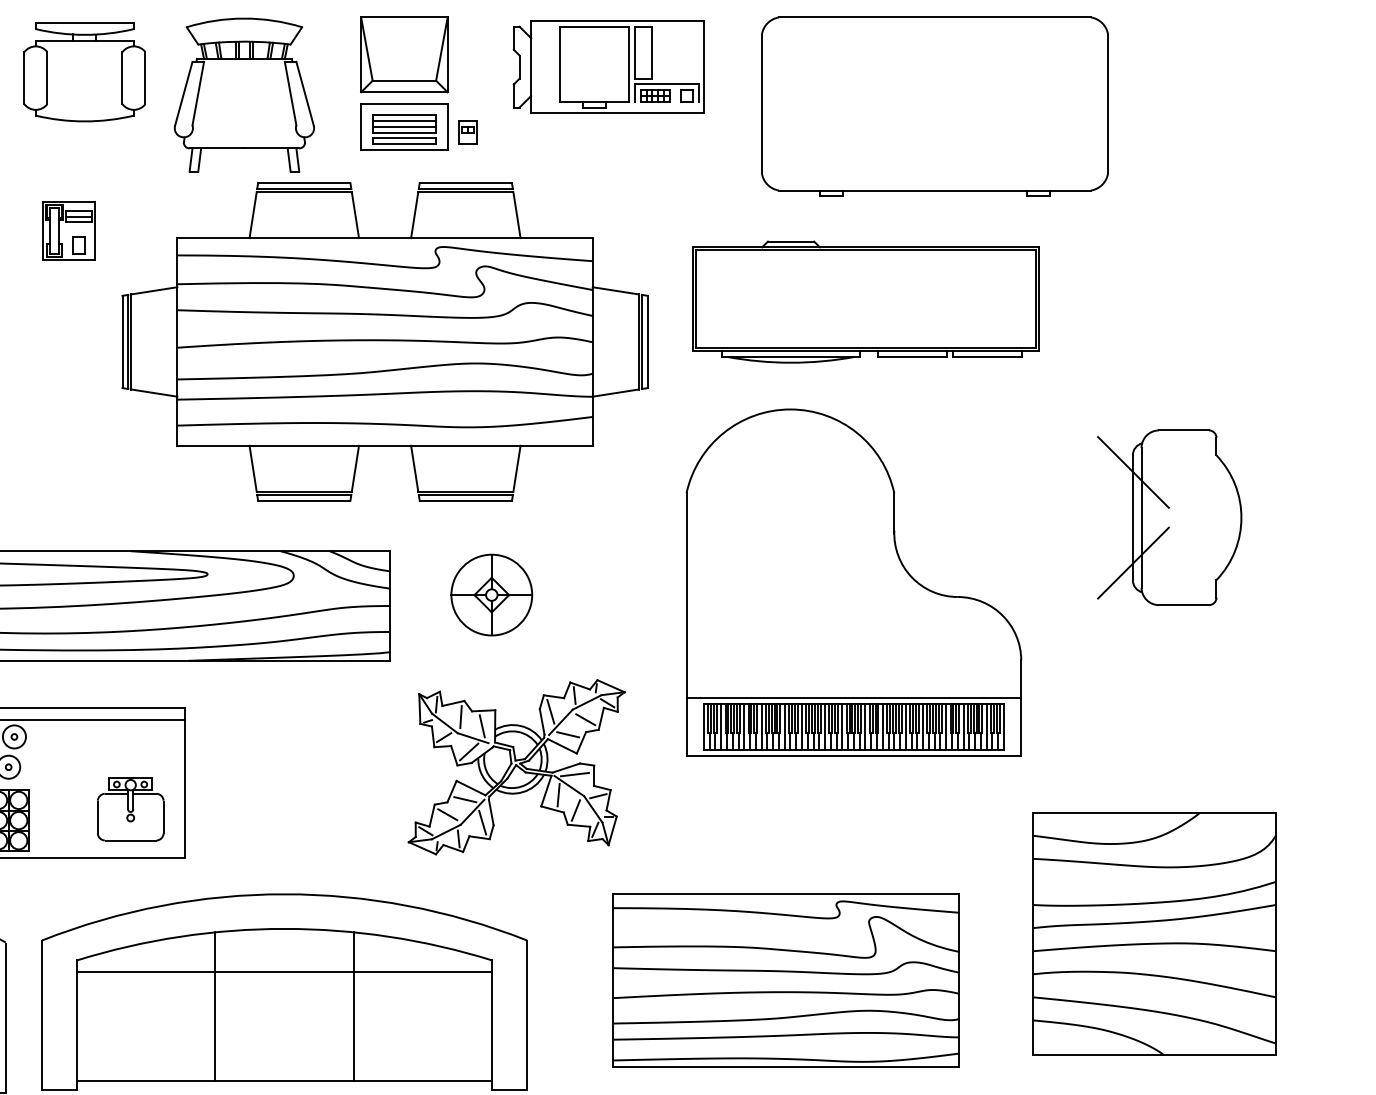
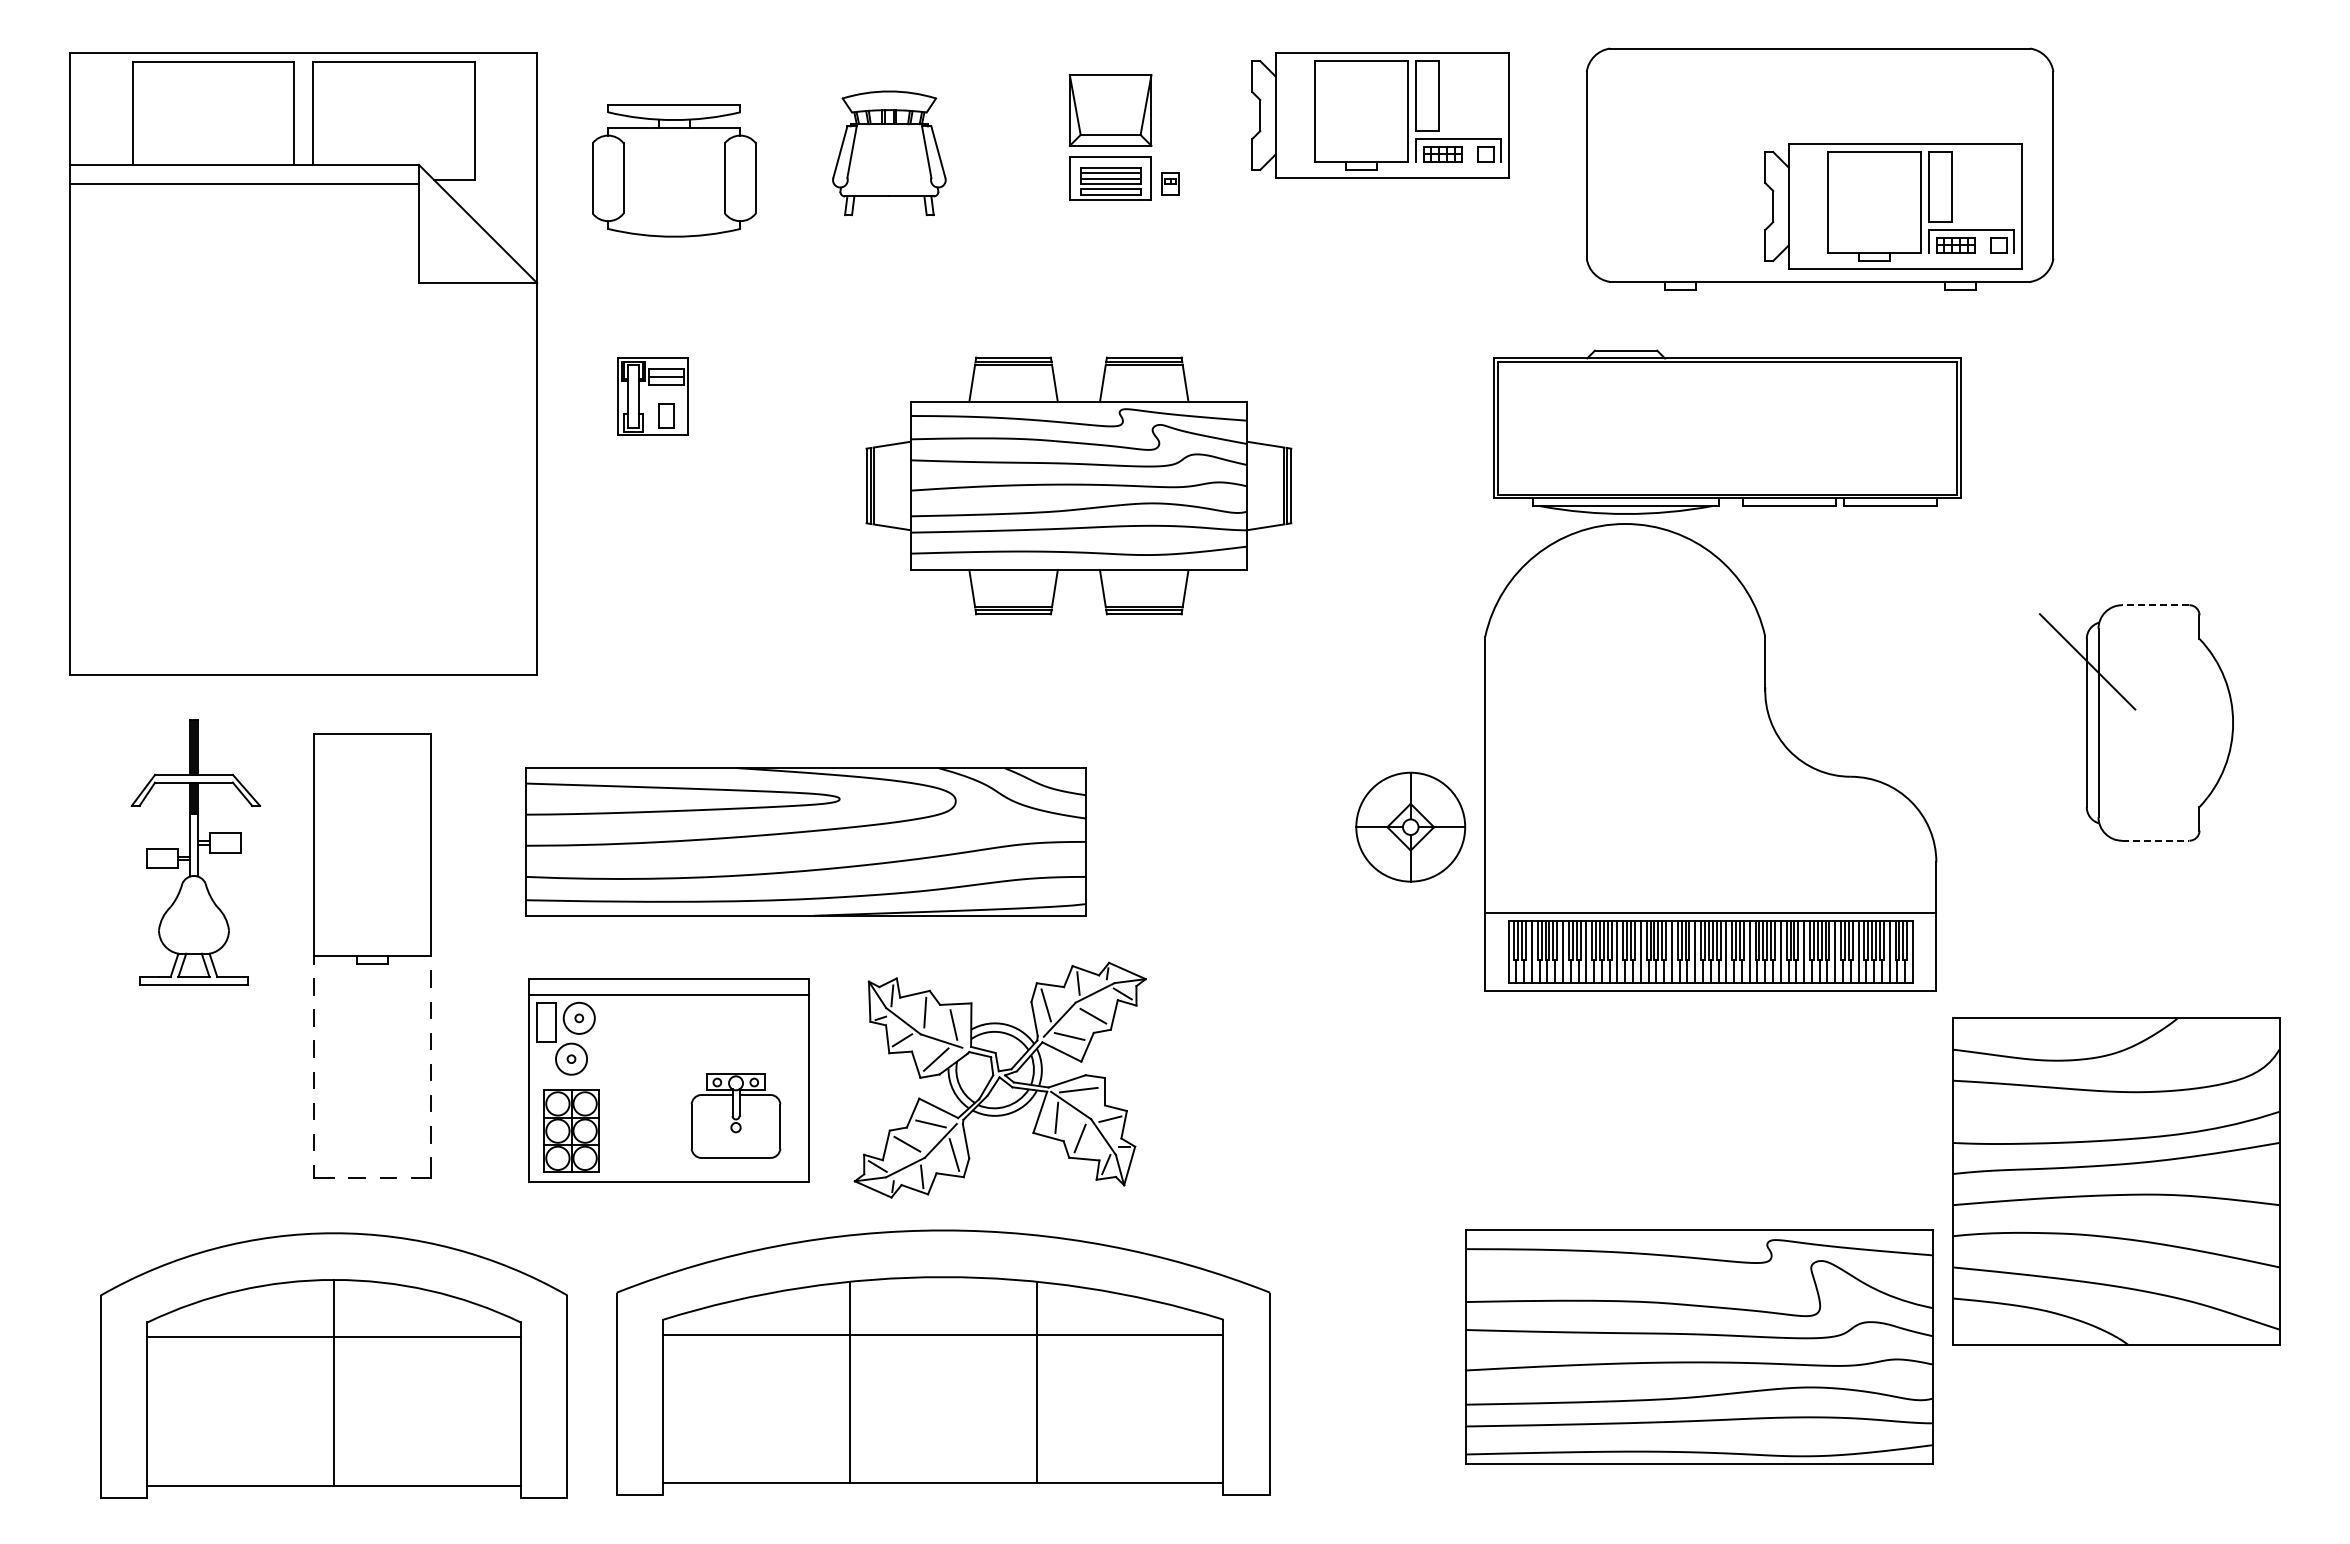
part: (85, 72) -> (674, 170), moved
part: (418, 83) -> (1123, 137), size x0.7
part: (244, 95) -> (889, 153), size x0.6
part: (989, 134) -> (1893, 206), added
part: (68, 231) -> (652, 396), moved
part: (384, 341) -> (1078, 485), size x0.6
line: (1183, 430) -> (2155, 605), solid -> dashed
line: (1133, 562) -> (2087, 783), removed
part: (853, 582) -> (1710, 757), moved
part: (491, 594) -> (1410, 826), moved
line: (1183, 604) -> (2155, 840), solid -> dashed
part: (516, 766) -> (999, 1079), moved
part: (1154, 933) -> (2116, 1181), moved
part: (786, 980) -> (1699, 1346), moved

